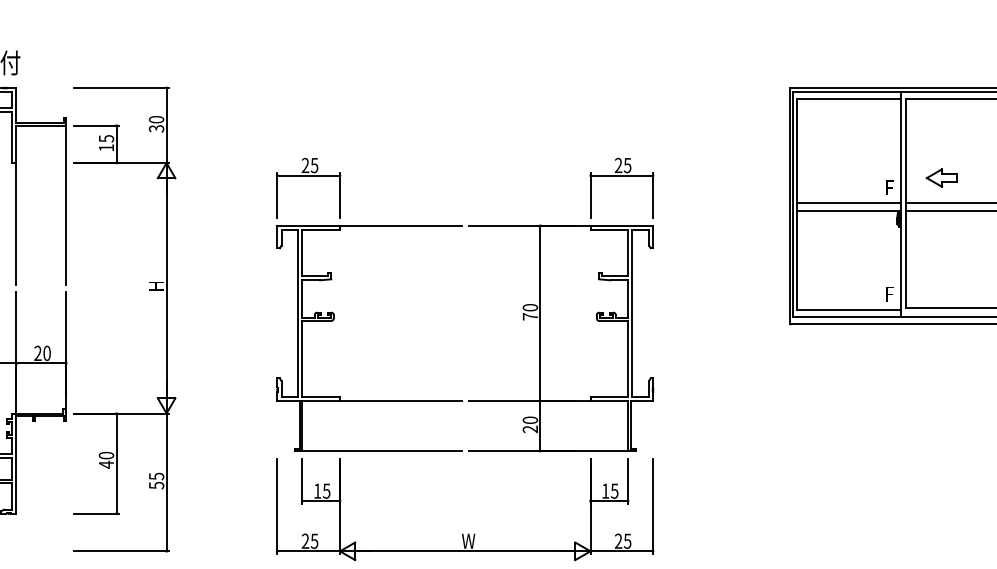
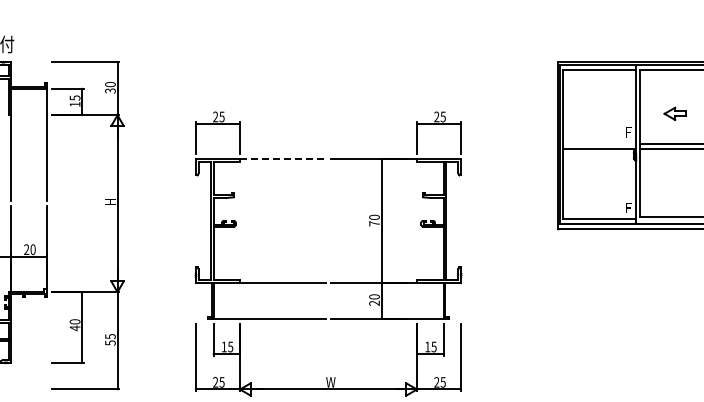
part: (940, 177) -> (674, 113), moved
line: (848, 203) -> (599, 143), removed
line: (400, 225) -> (282, 159), solid -> dashed

